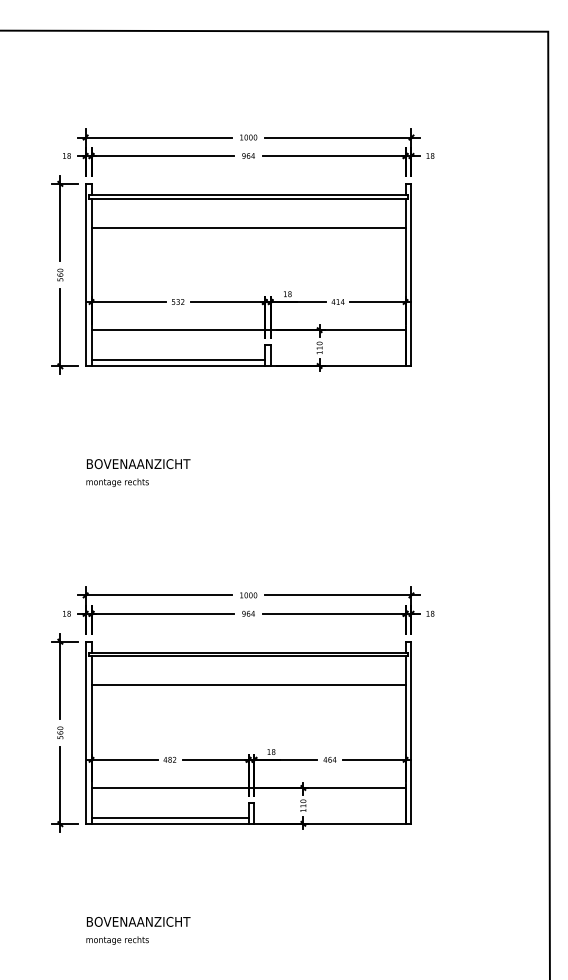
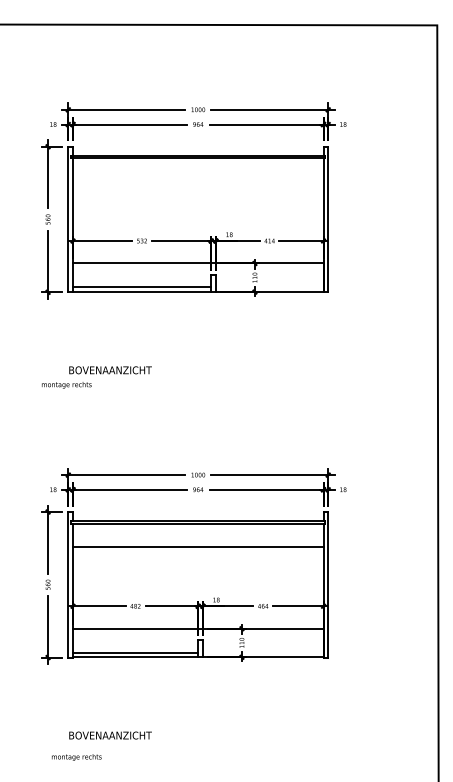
line: (247, 227) -> (197, 181), removed
text: (117, 483) -> (66, 385), moved
text: (117, 940) -> (76, 757), moved

